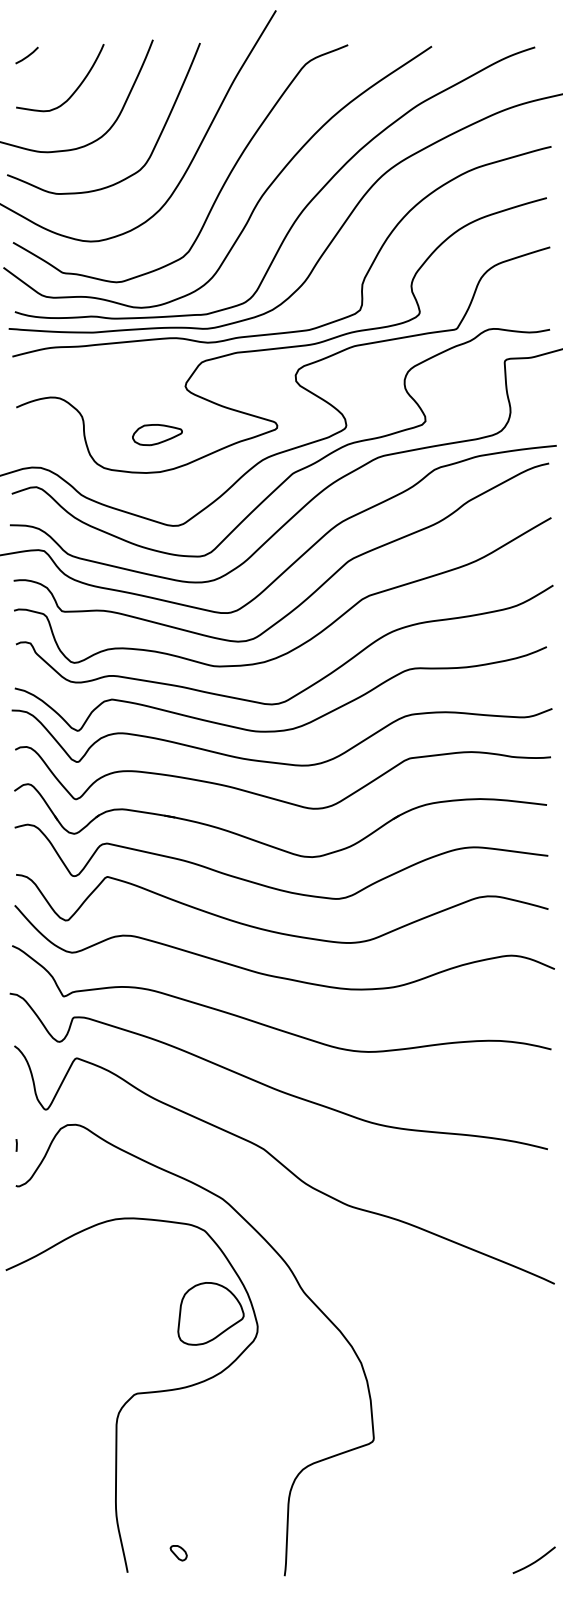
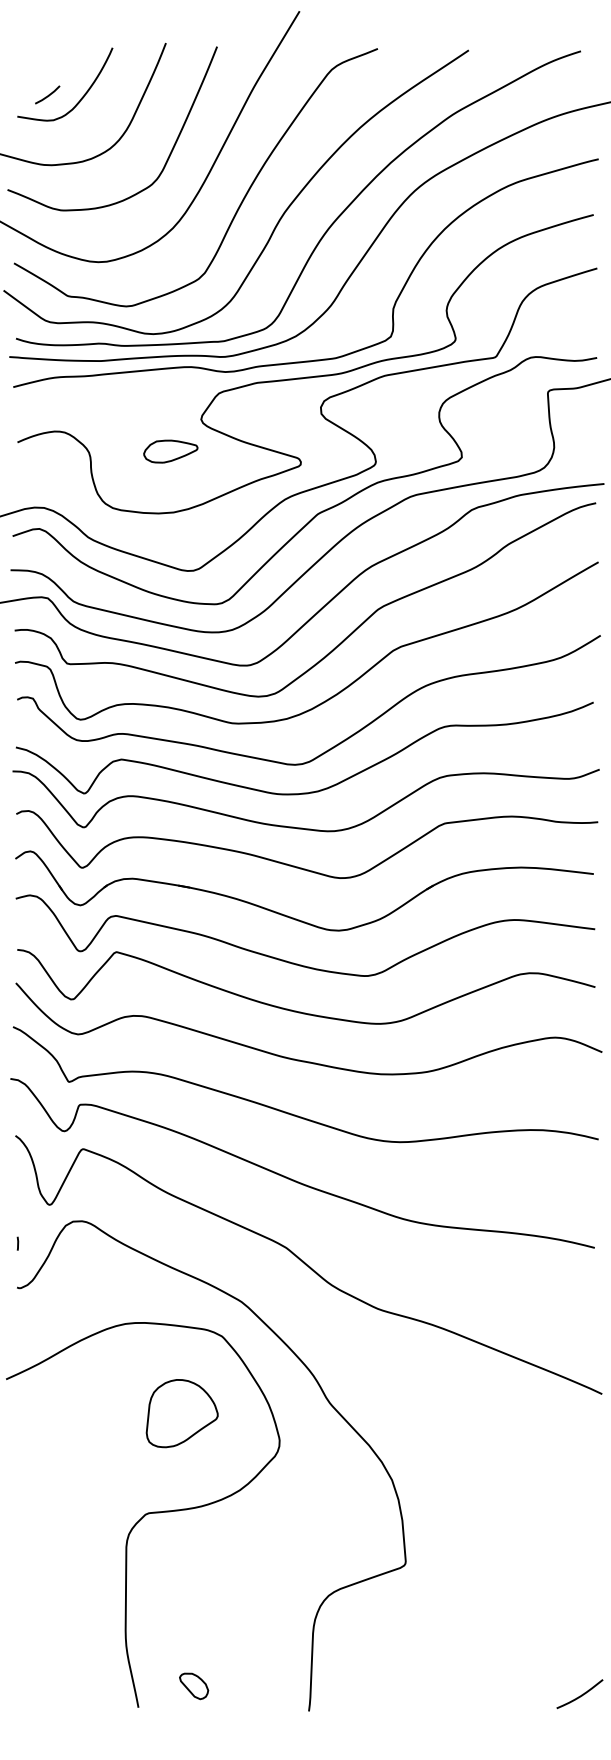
line: (27, 55) -> (48, 94), moved
part: (157, 435) -> (170, 452), moved
part: (210, 1313) -> (181, 1413), moved
part: (178, 1553) -> (193, 1686), size x1.6

